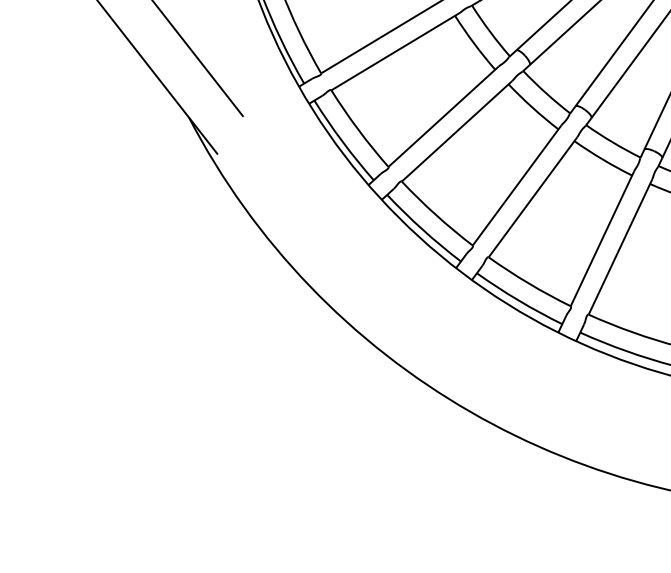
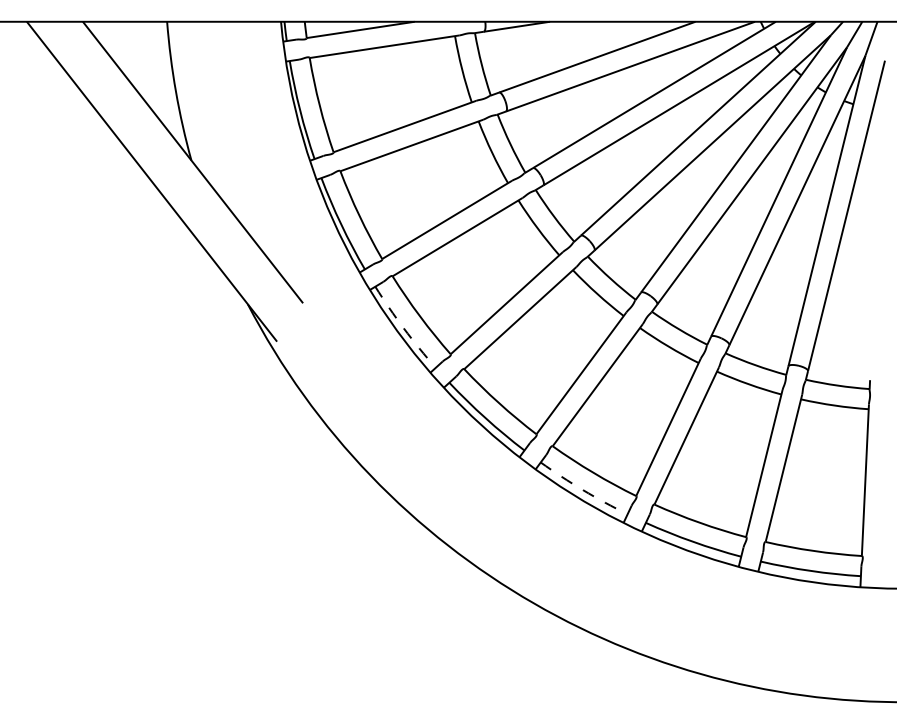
arc: (342, 141) -> (403, 328), solid -> dashed
arc: (518, 300) -> (583, 490), solid -> dashed

